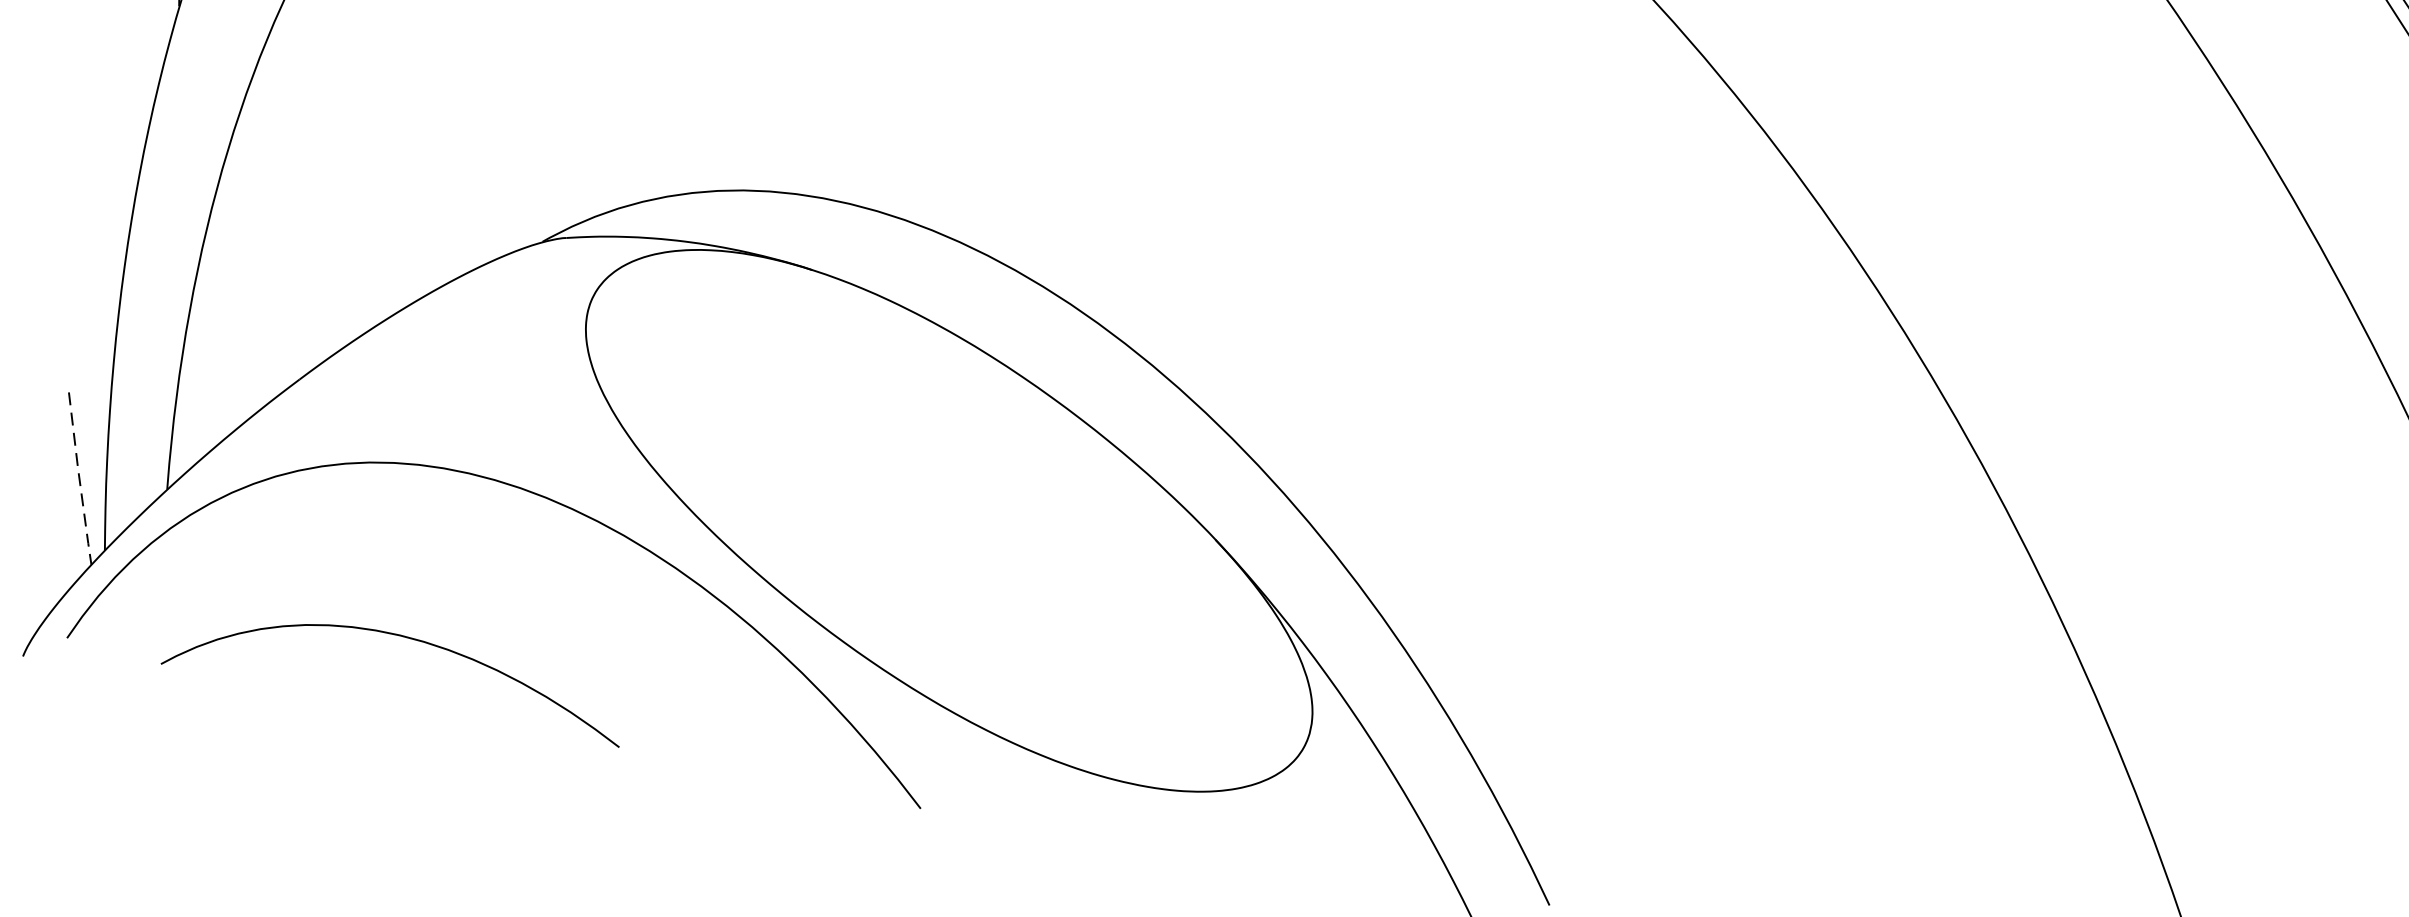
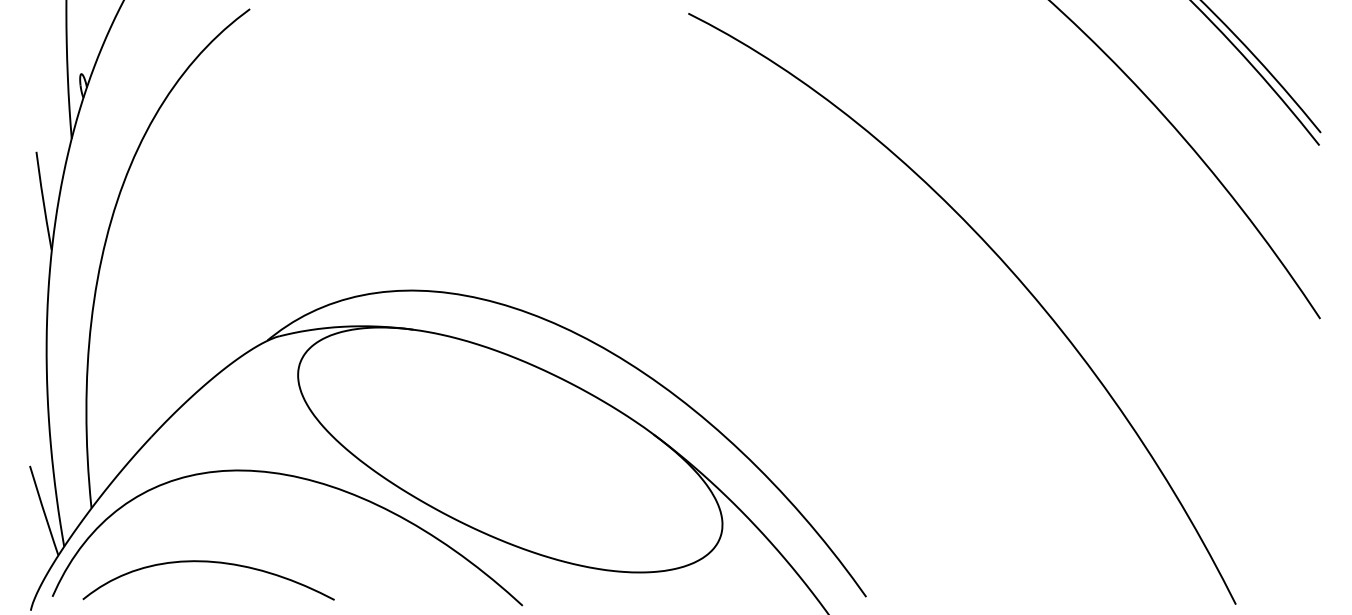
line: (80, 480) -> (44, 511), dashed -> solid
curve: (401, 637) -> (208, 562), moved

